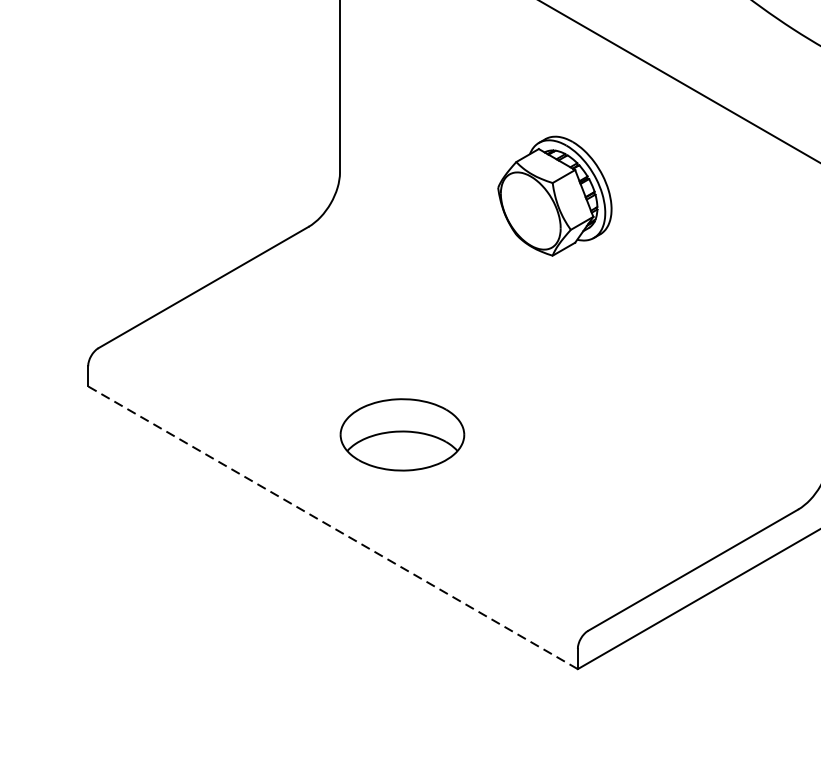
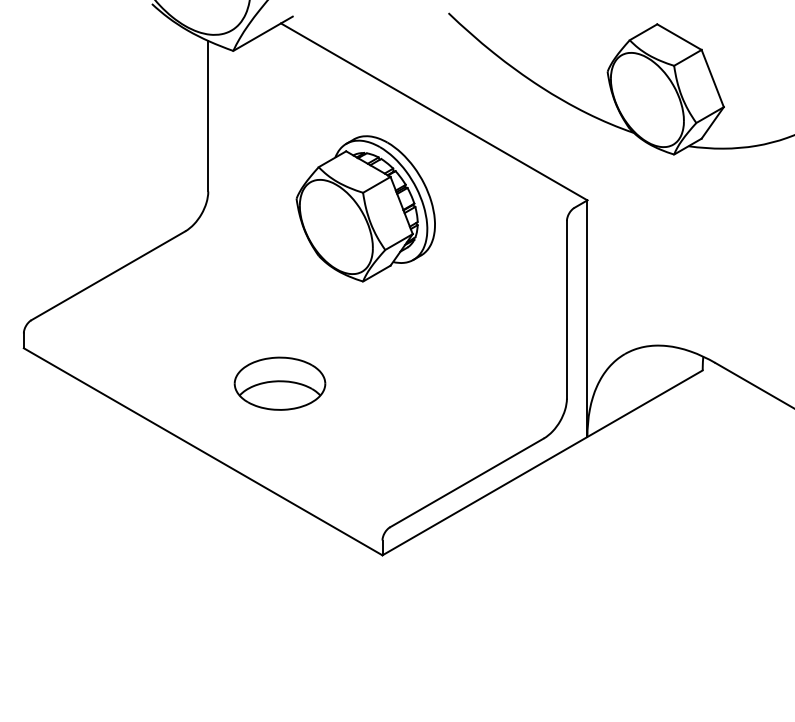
part: (554, 195) -> (365, 208), size x1.67
part: (401, 434) -> (279, 383), moved
line: (332, 527) -> (202, 451), dashed -> solid

